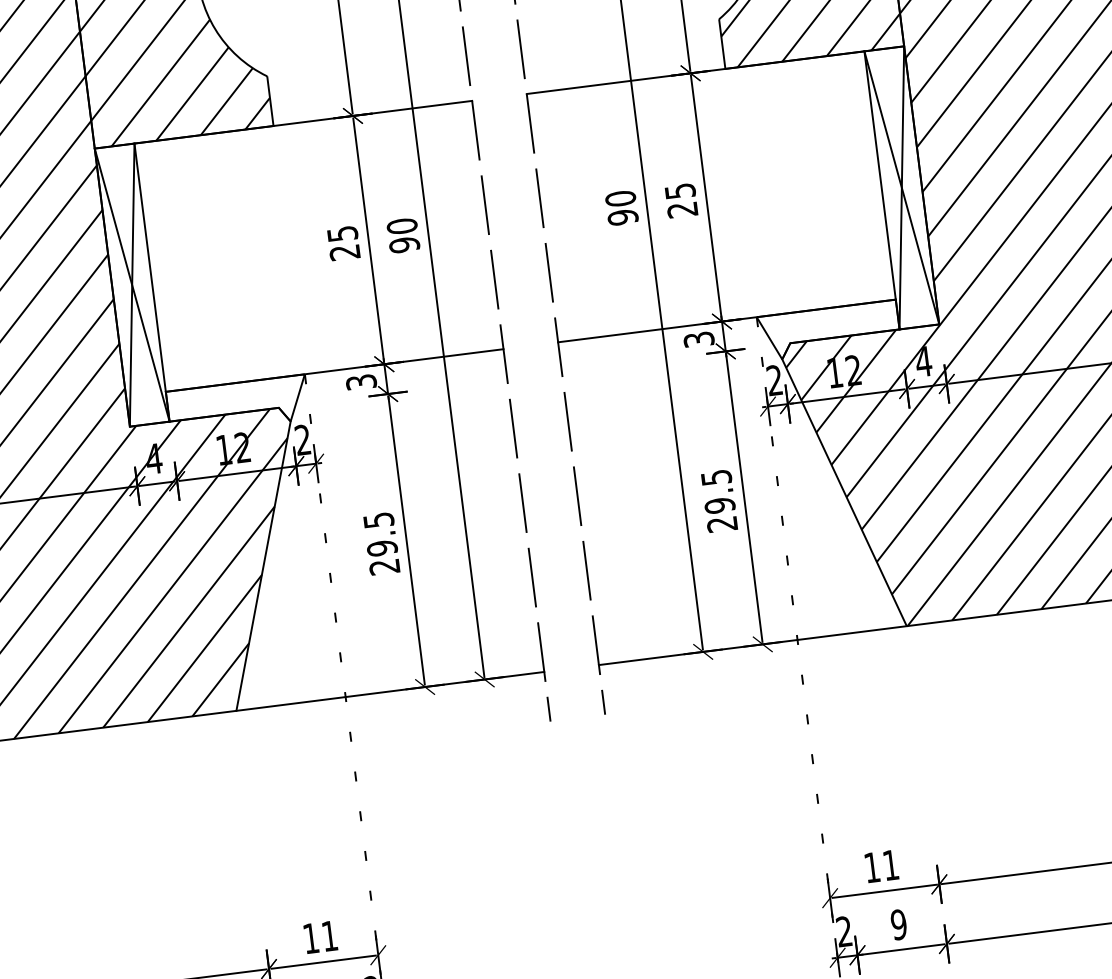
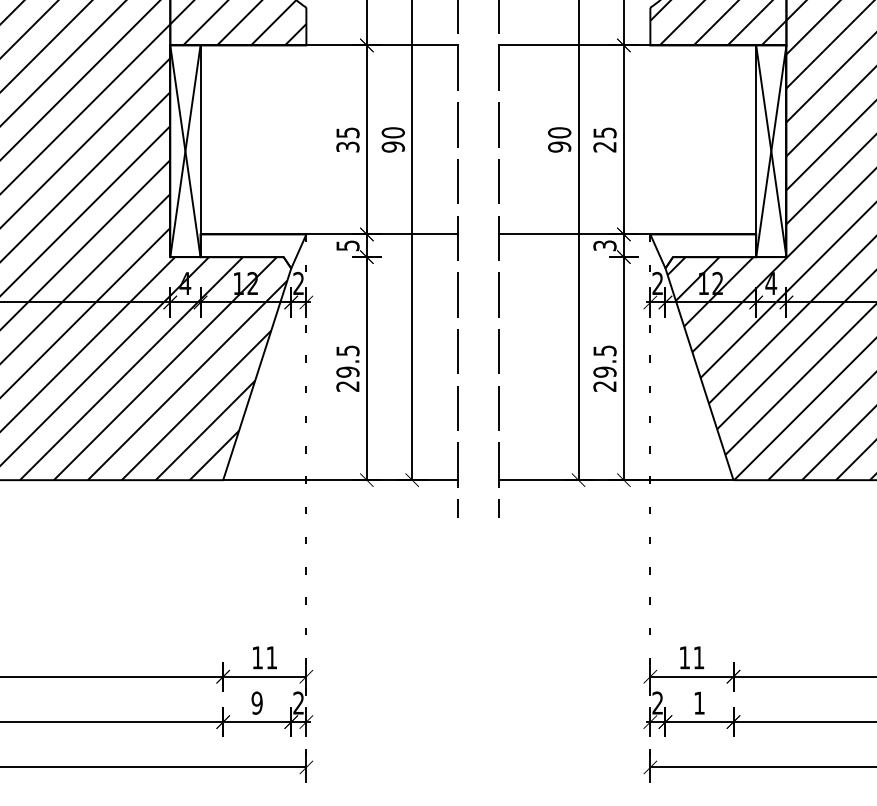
text: (344, 251) -> (347, 146), 25 -> 35
text: (360, 381) -> (347, 245), 3 -> 5
text: (897, 924) -> (698, 702), 9 -> 1

